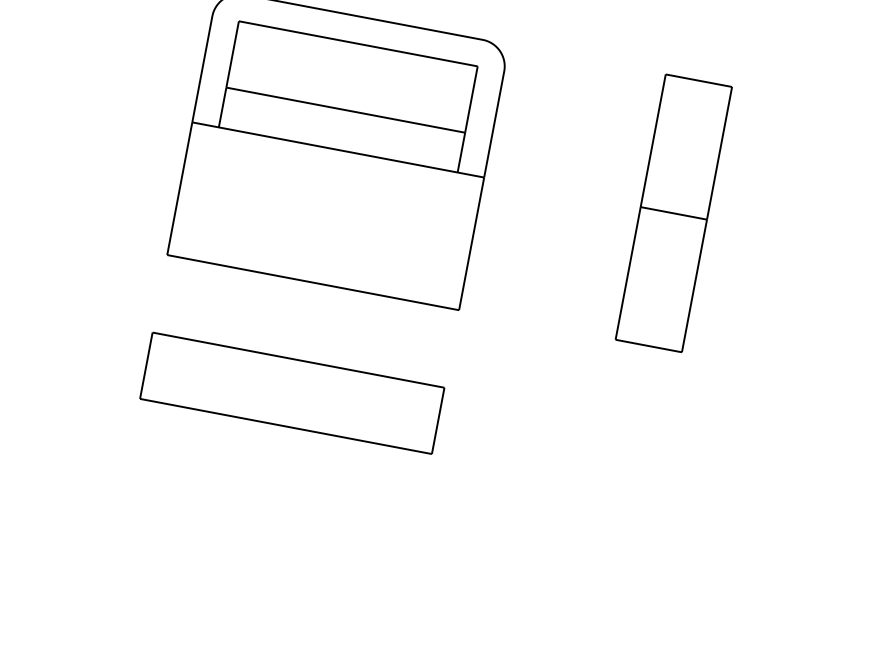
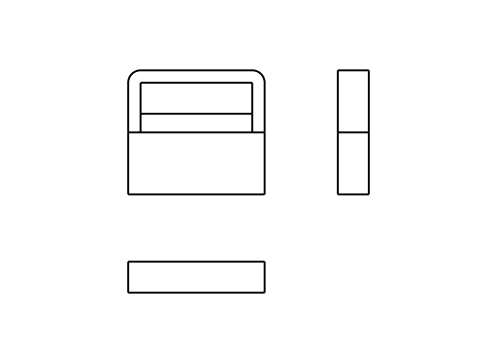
part: (292, 391) -> (196, 276), moved

